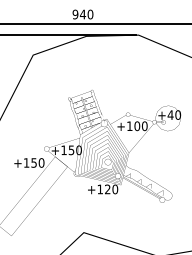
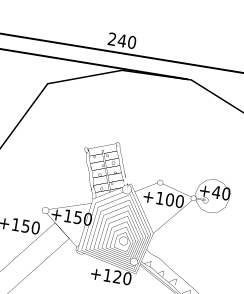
text: (75, 14) -> (112, 39), 940 -> 240

